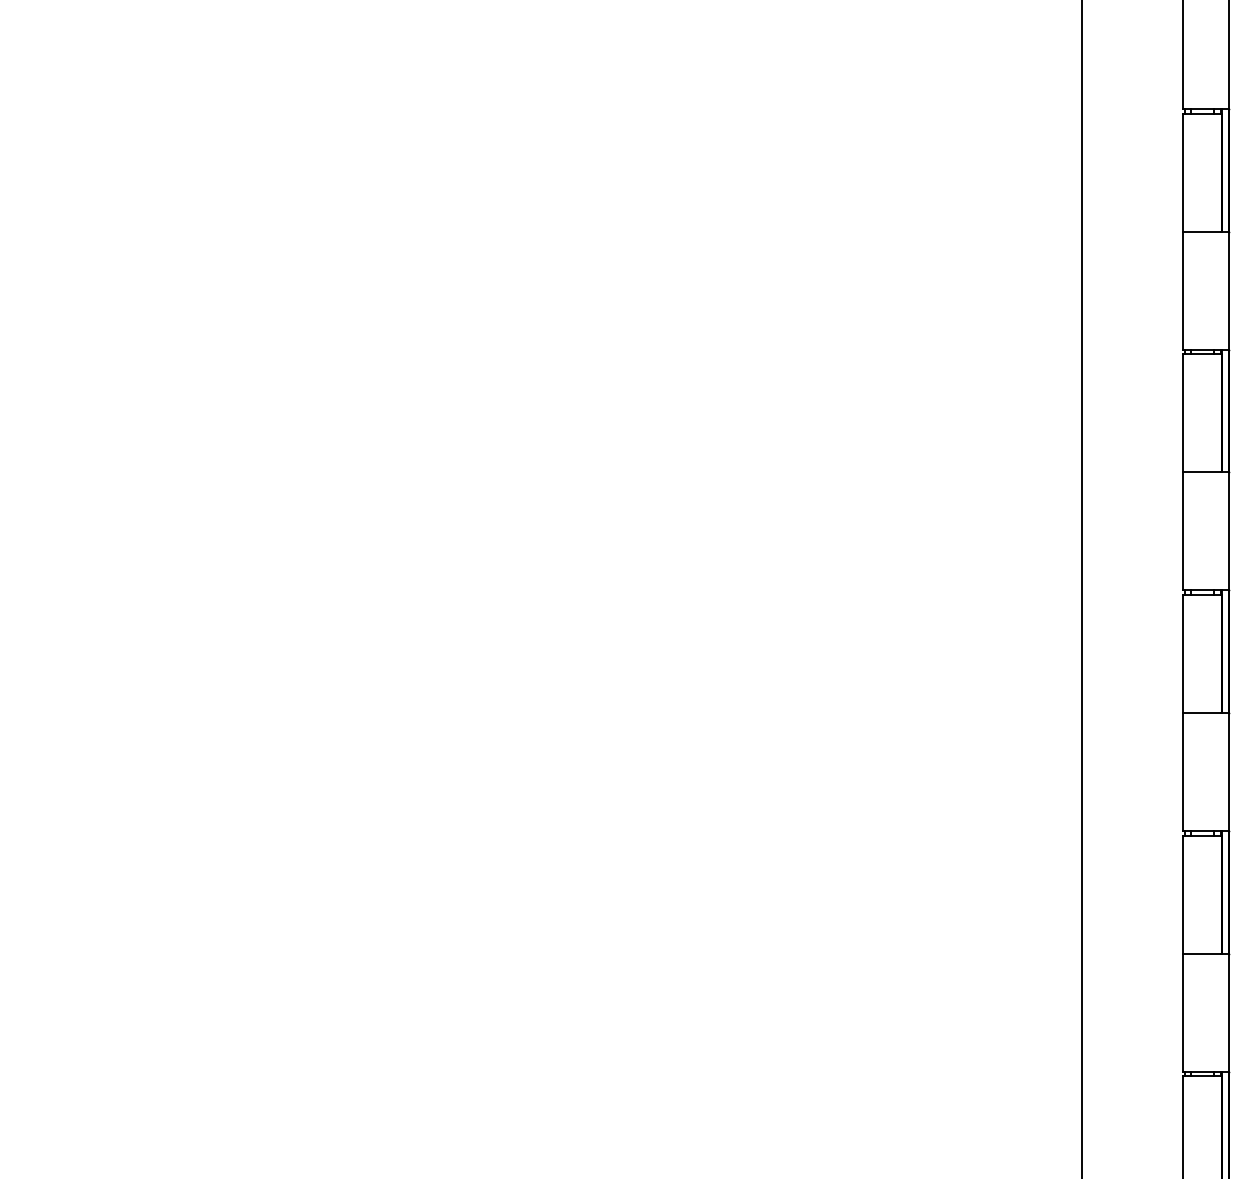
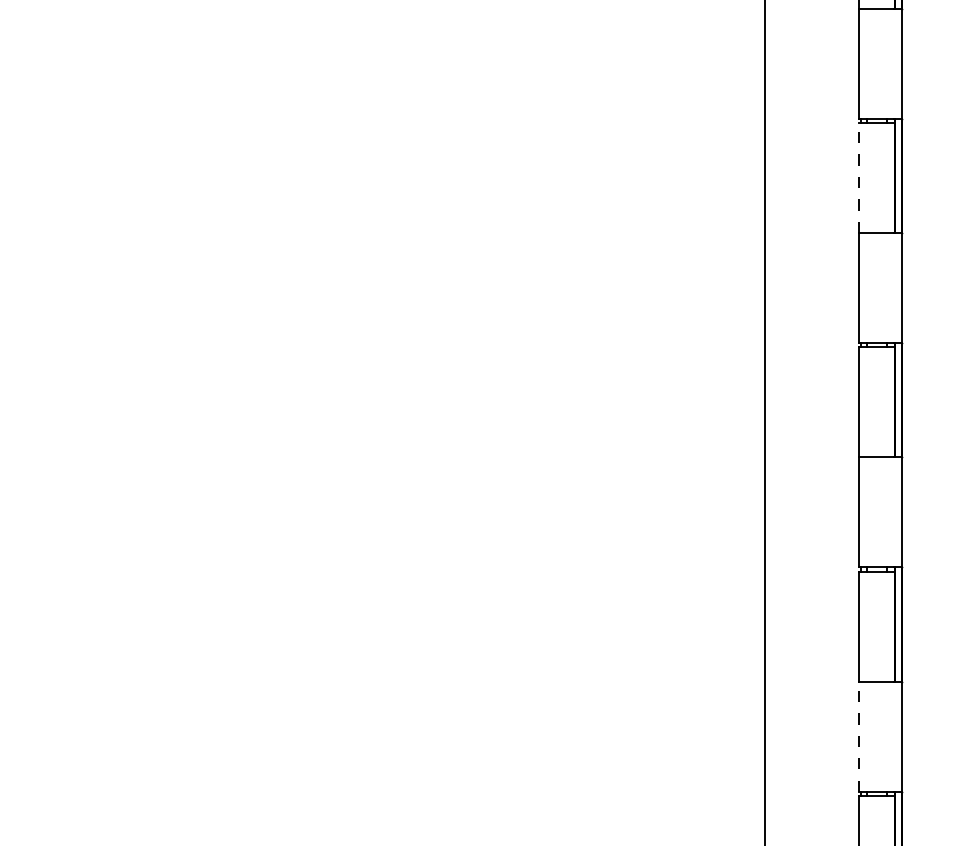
line: (1182, 413) -> (858, 178), solid -> dashed
line: (1182, 1012) -> (858, 736), solid -> dashed

